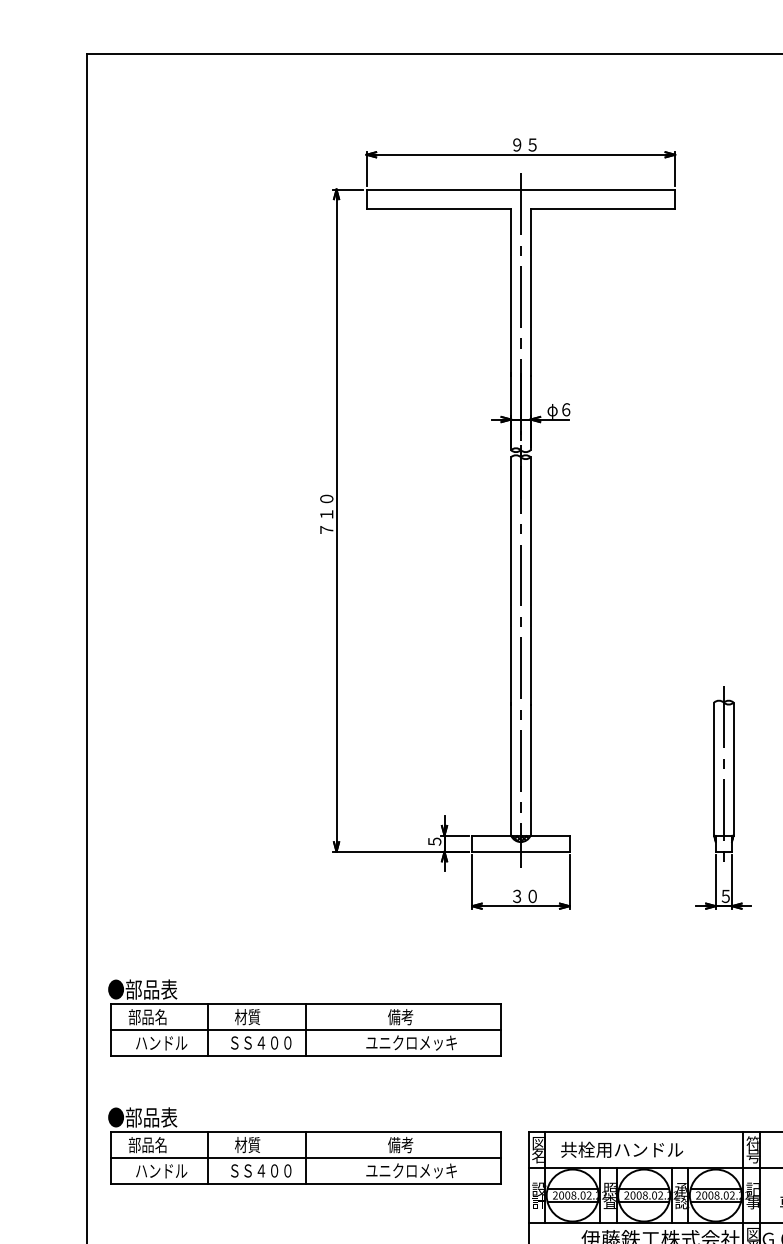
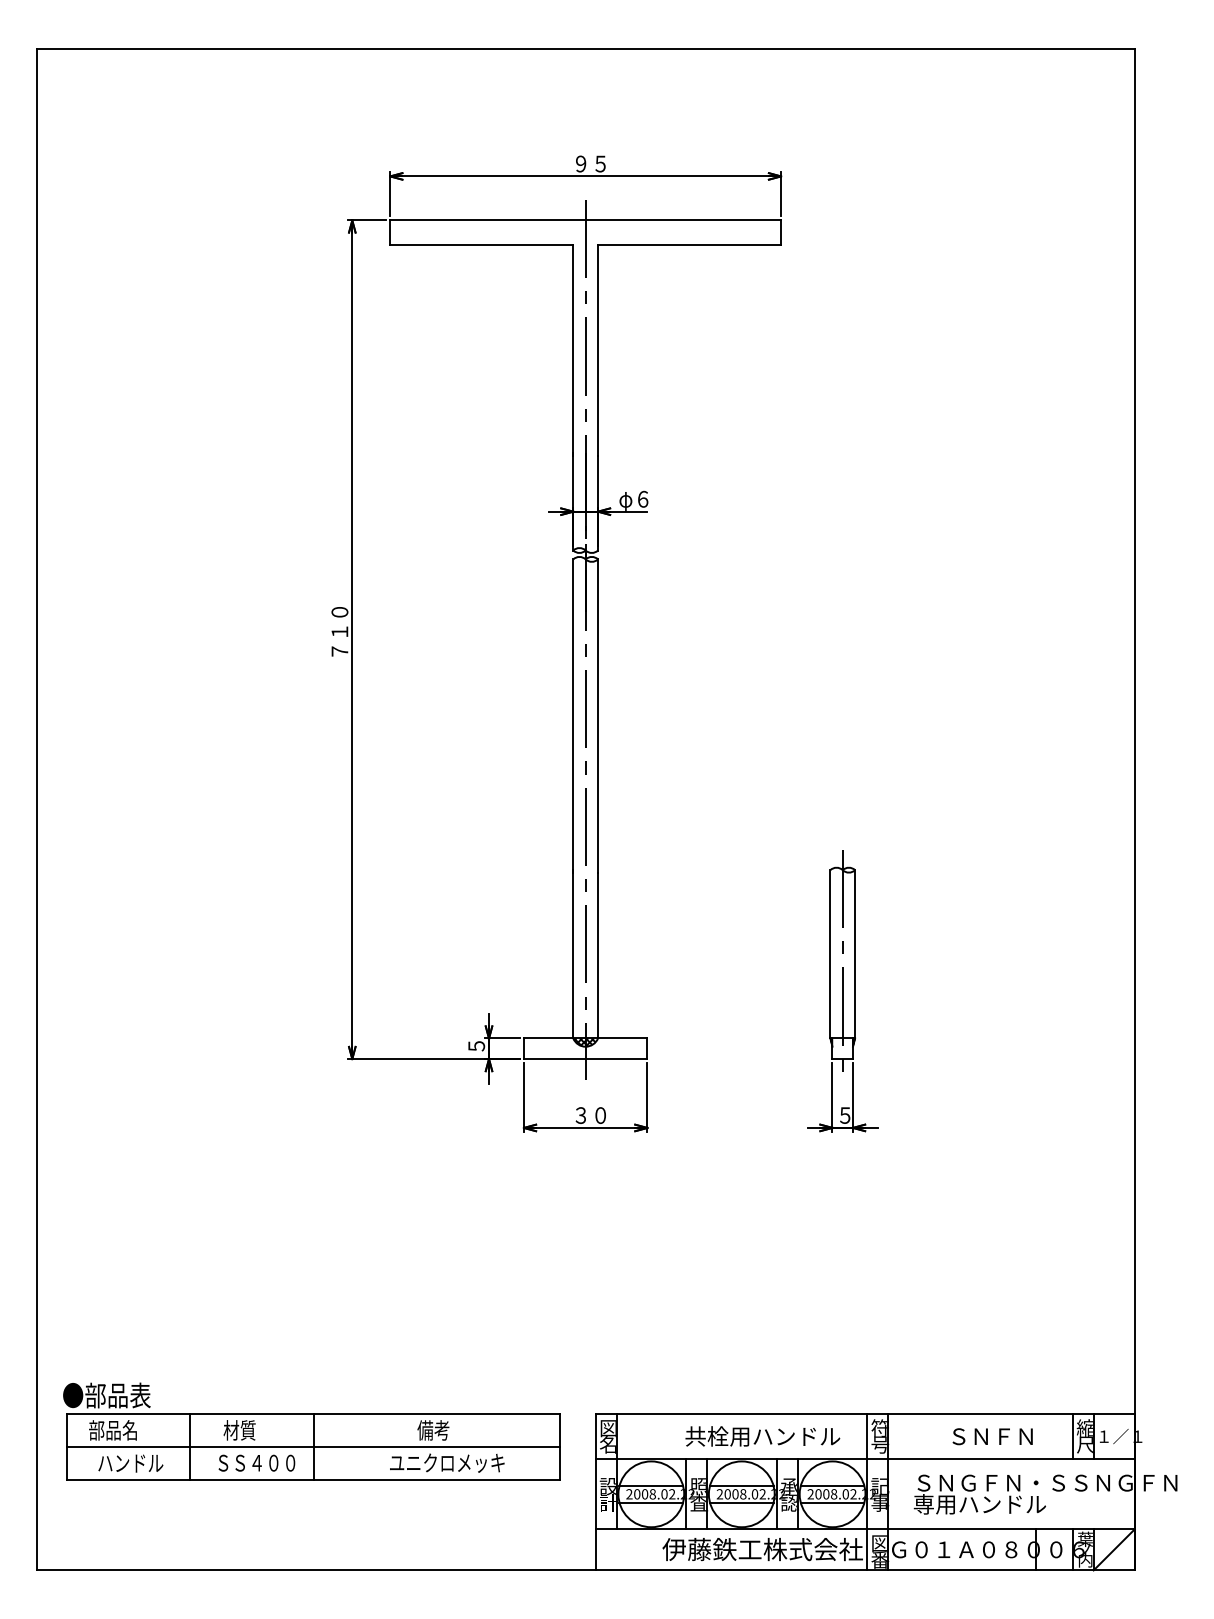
part: (304, 1017) -> (311, 1269), removed
text: (621, 1149) -> (762, 1436), moved

